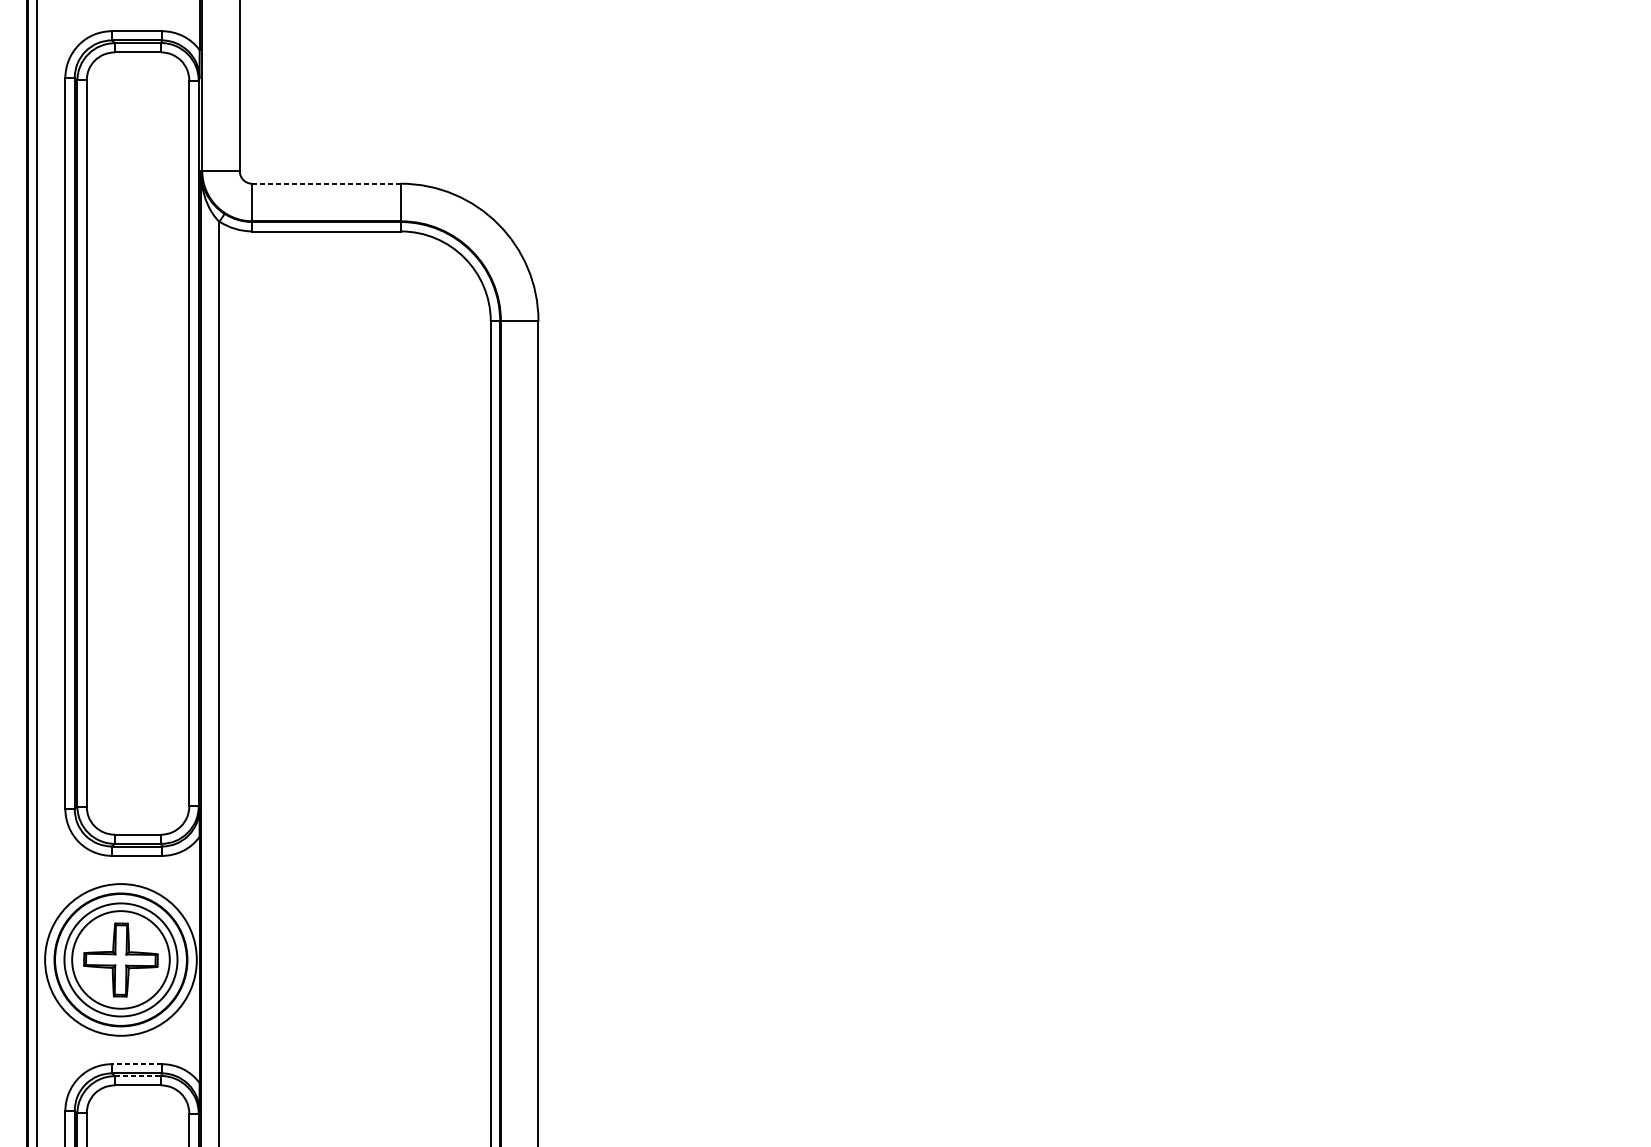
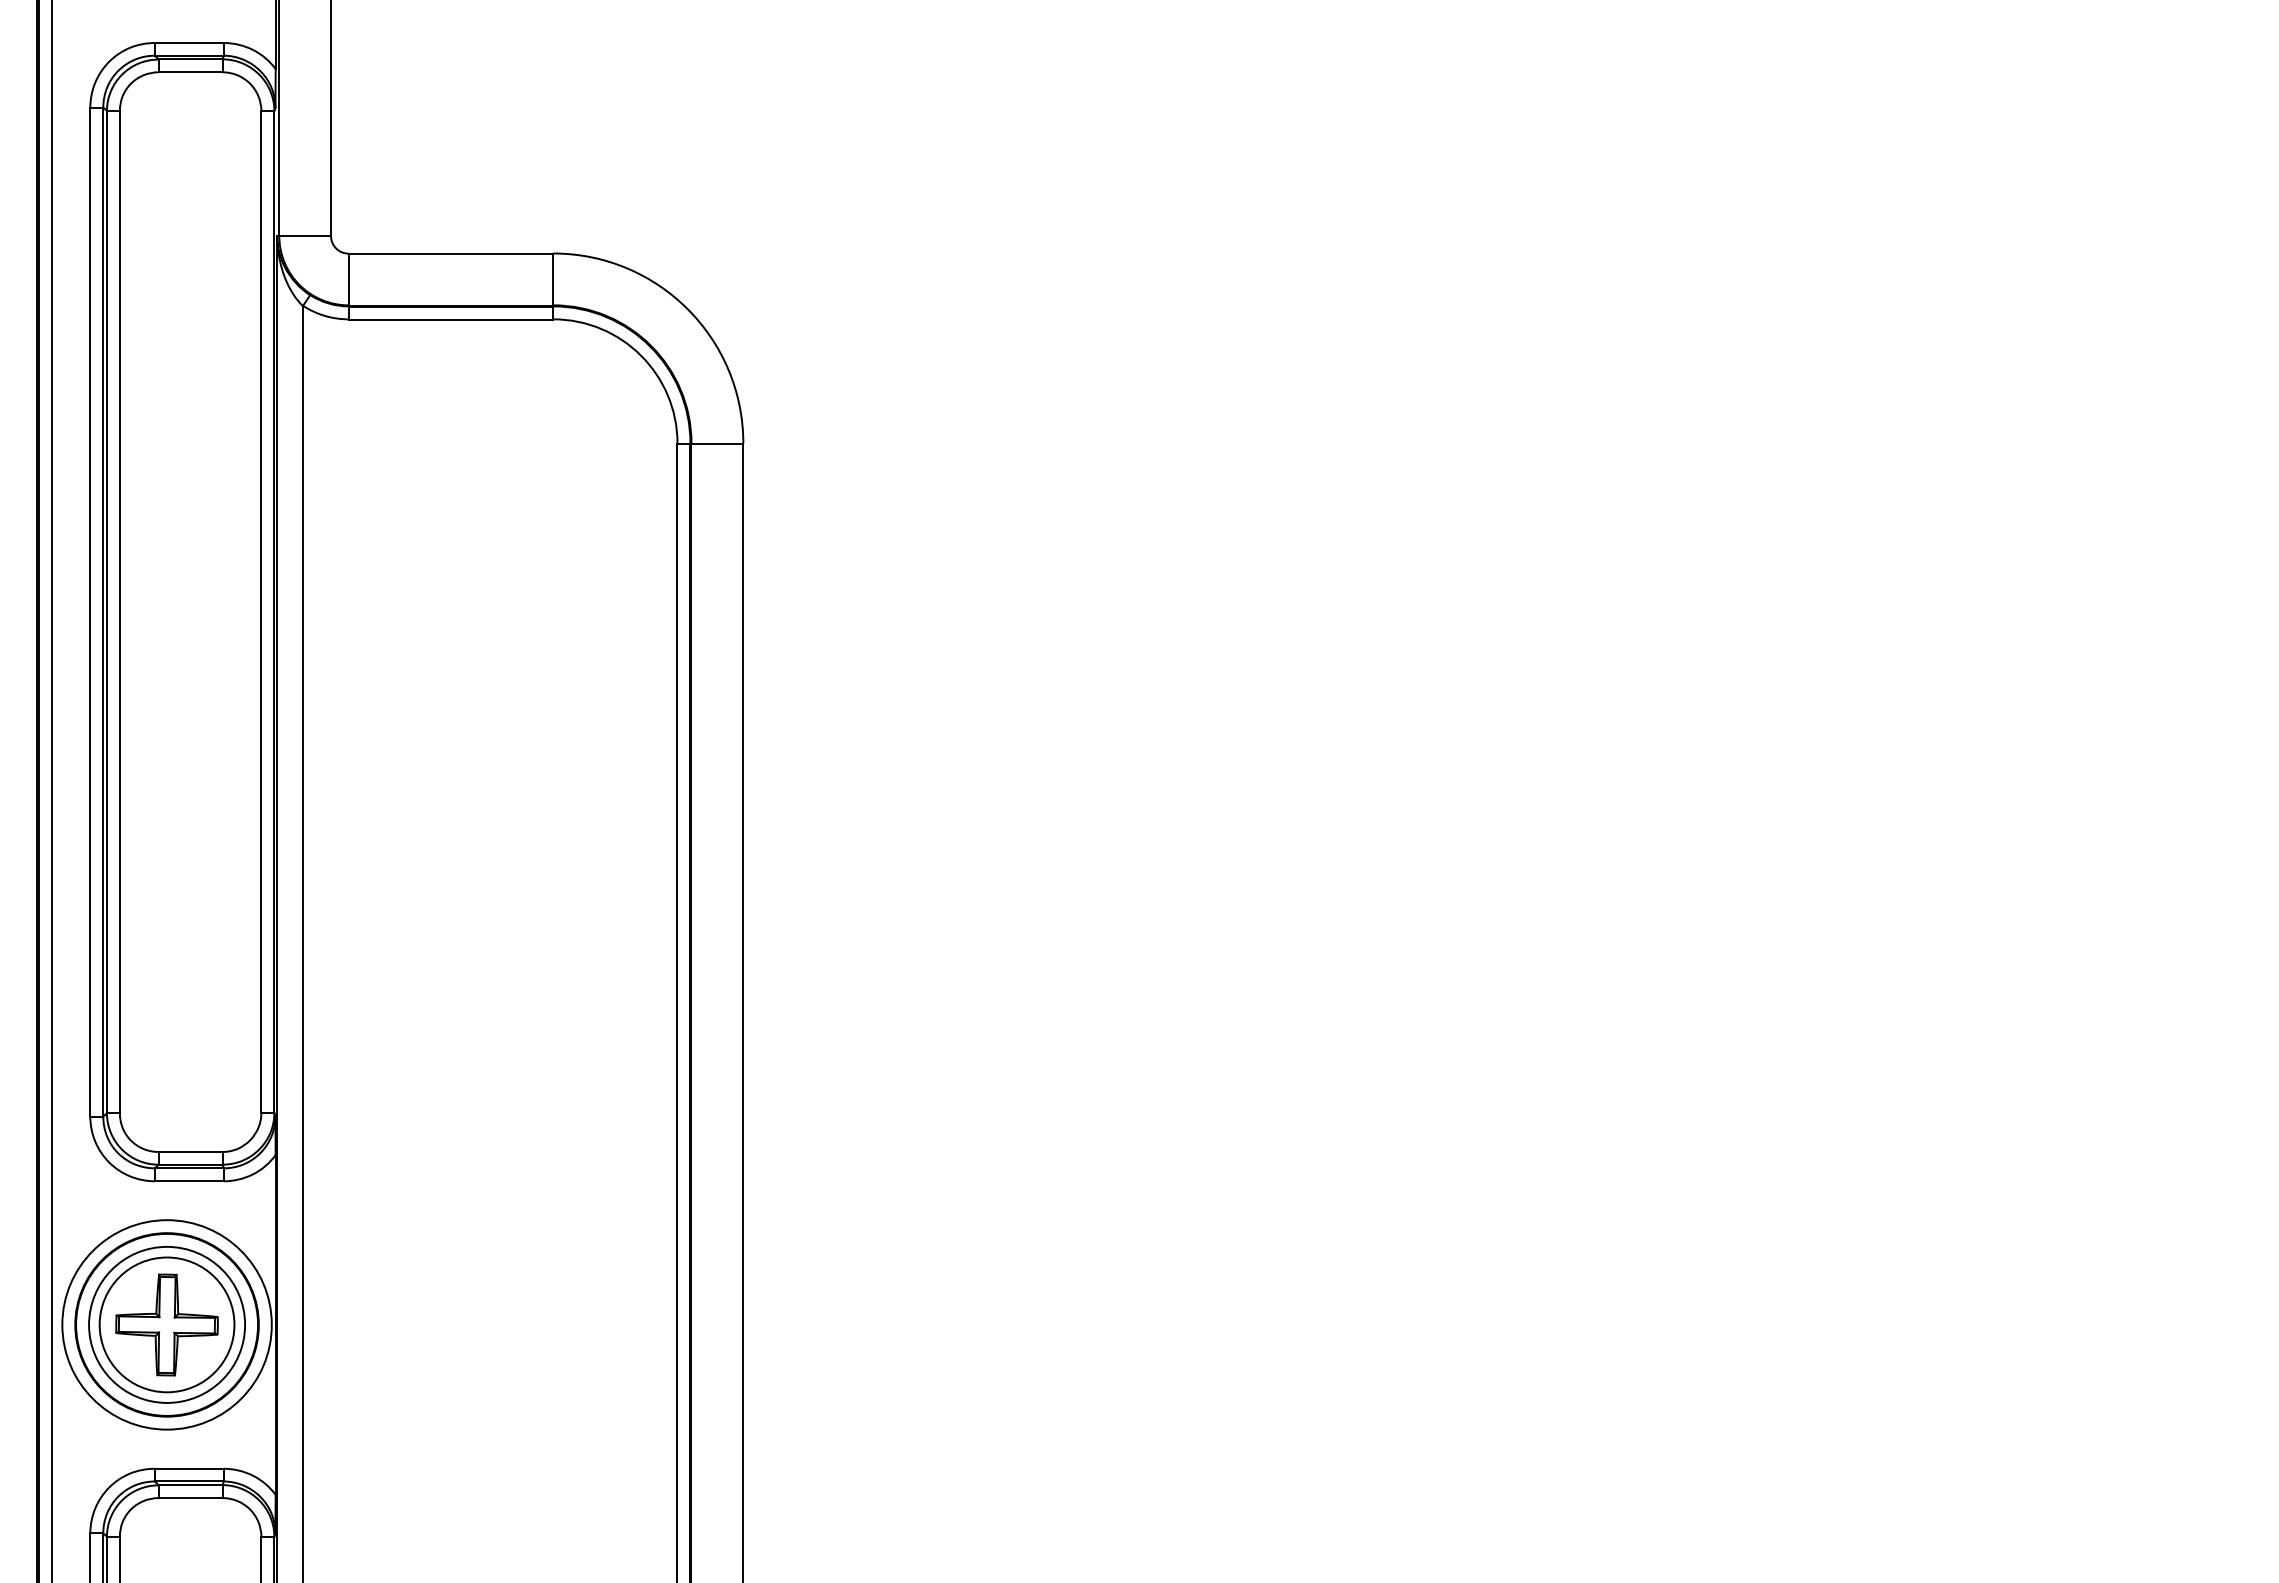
line: (326, 183) -> (450, 253), dashed -> solid
line: (136, 1063) -> (188, 1468), dashed -> solid
line: (138, 1076) -> (191, 1485), dashed -> solid

